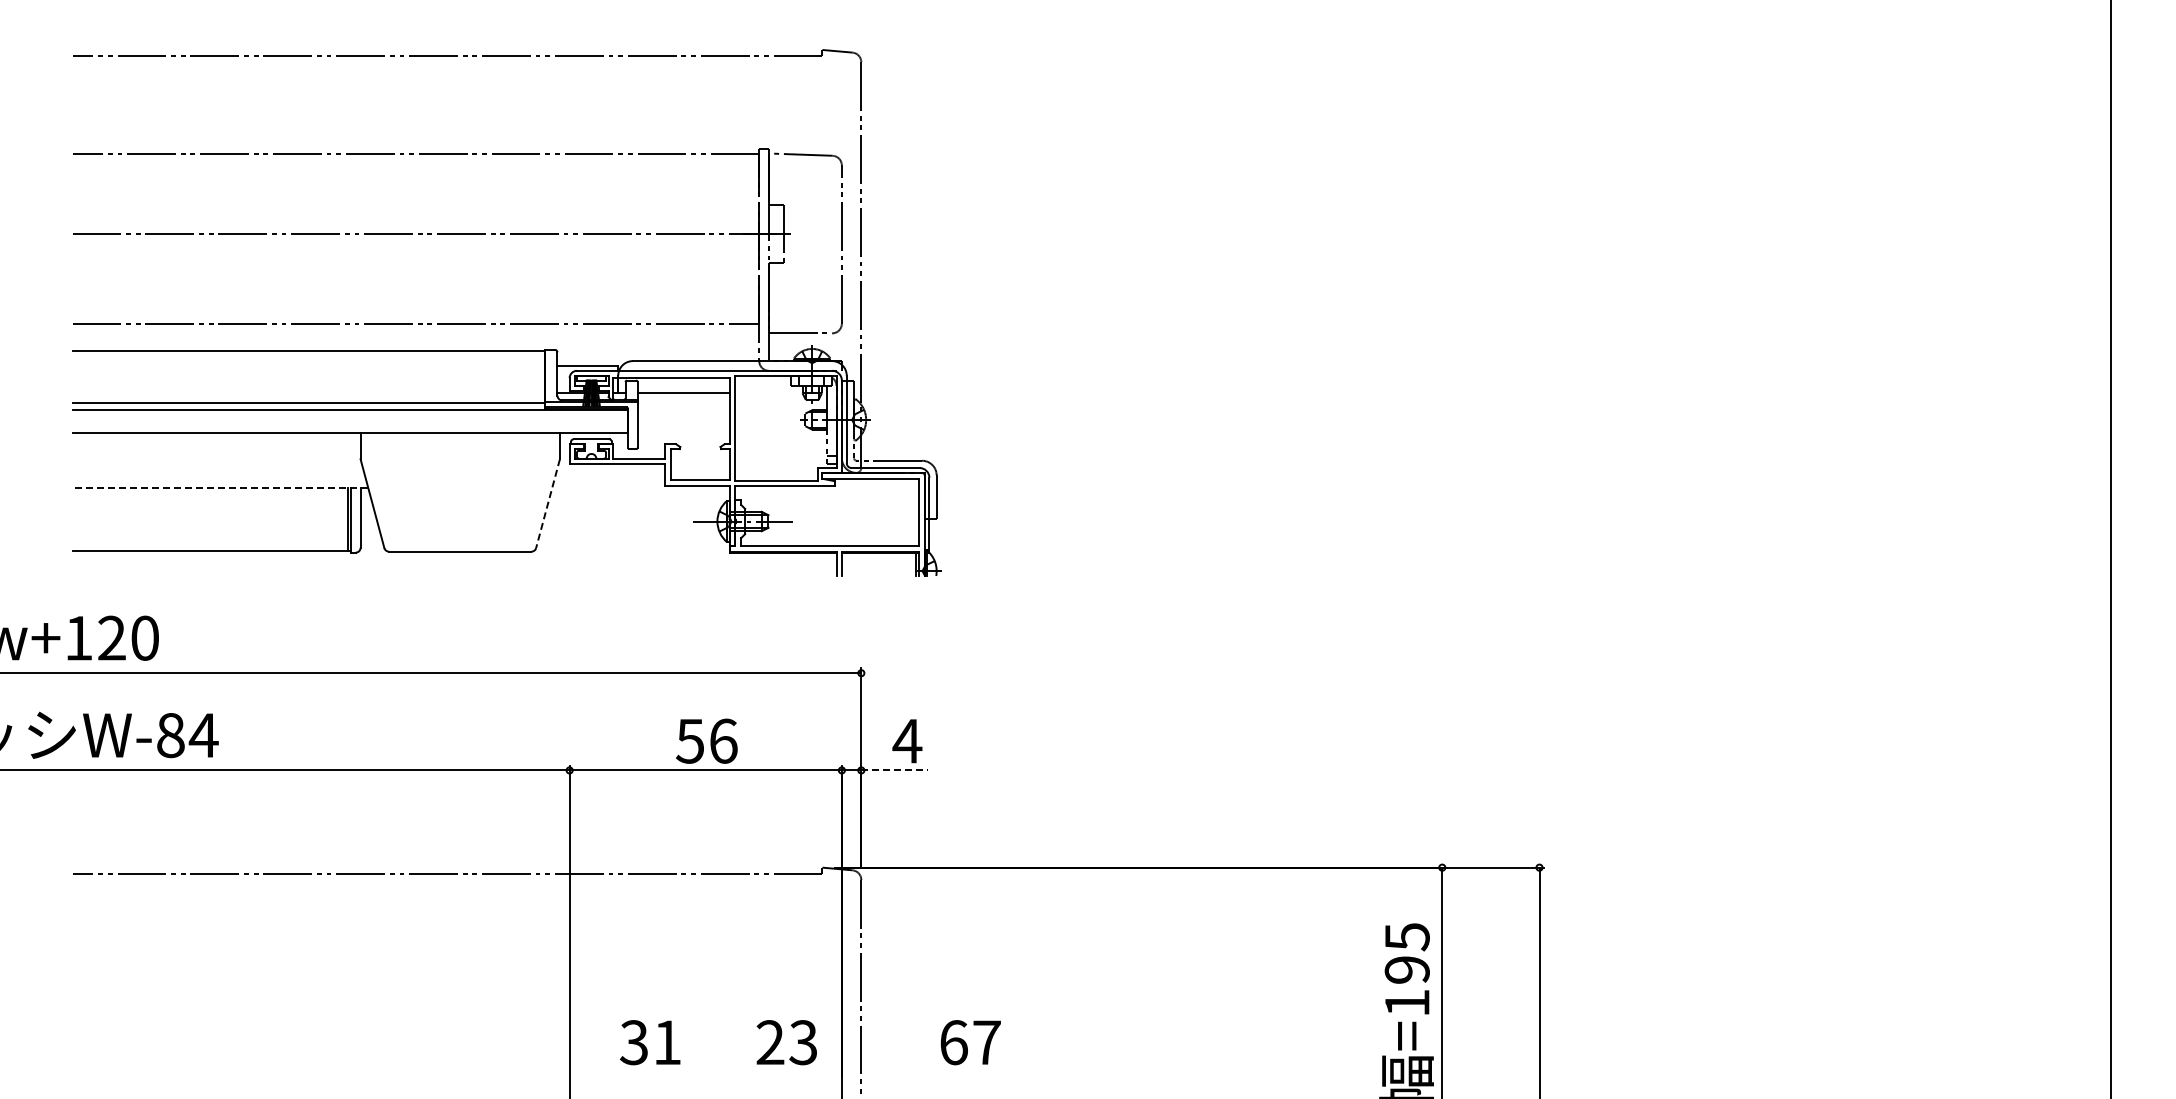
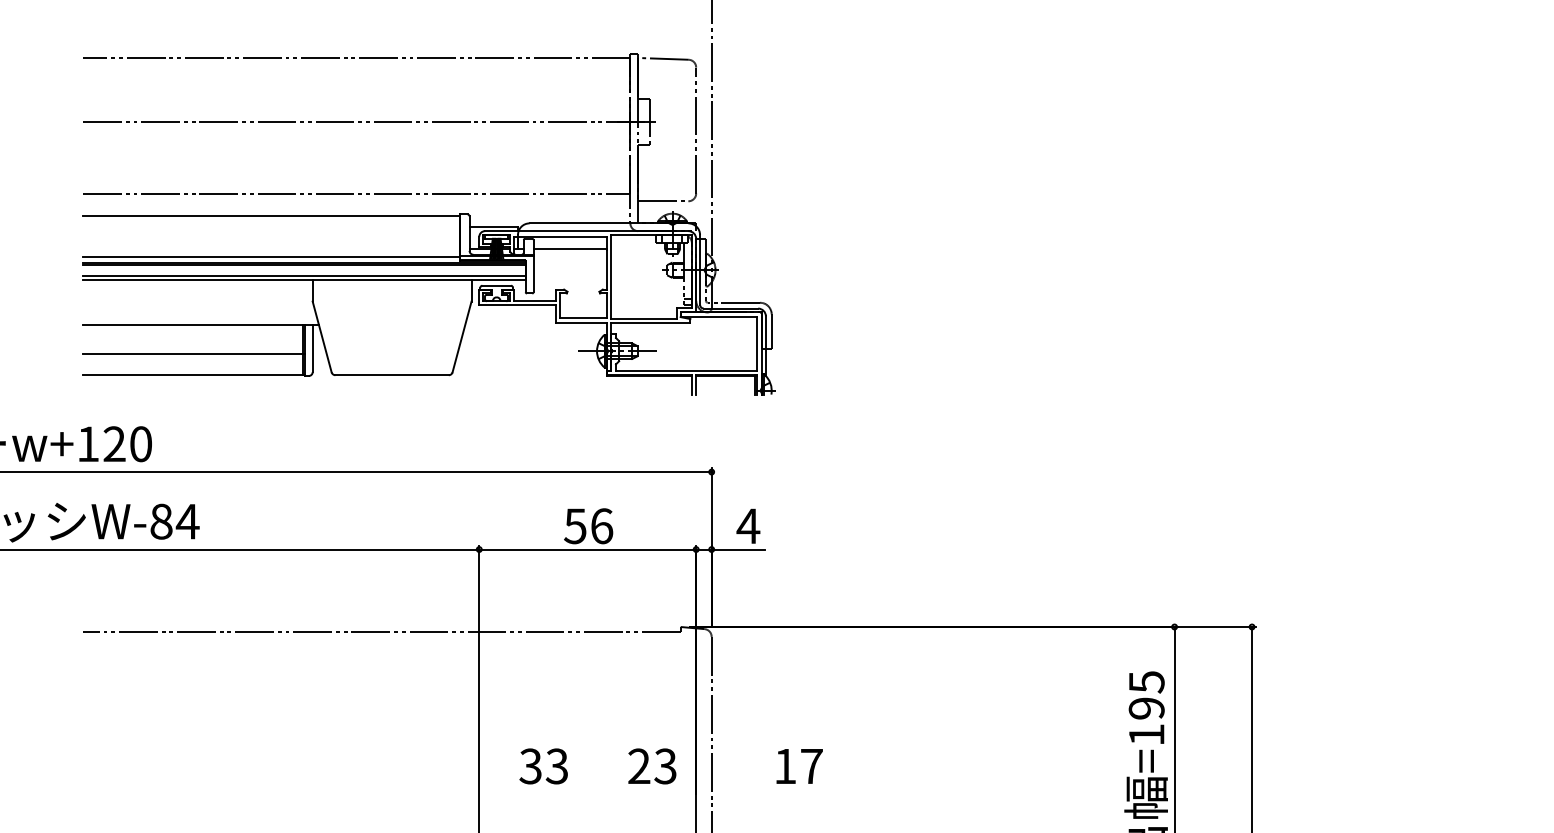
line: (349, 413) -> (303, 265), added
line: (349, 426) -> (303, 275), added
line: (220, 488) -> (201, 324), dashed -> solid
line: (548, 503) -> (462, 336), dashed -> solid
line: (211, 524) -> (193, 353), added
line: (895, 770) -> (738, 549), dashed -> solid
text: (666, 1042) -> (556, 766), 31 -> 33
text: (953, 1042) -> (785, 766), 67 -> 17

